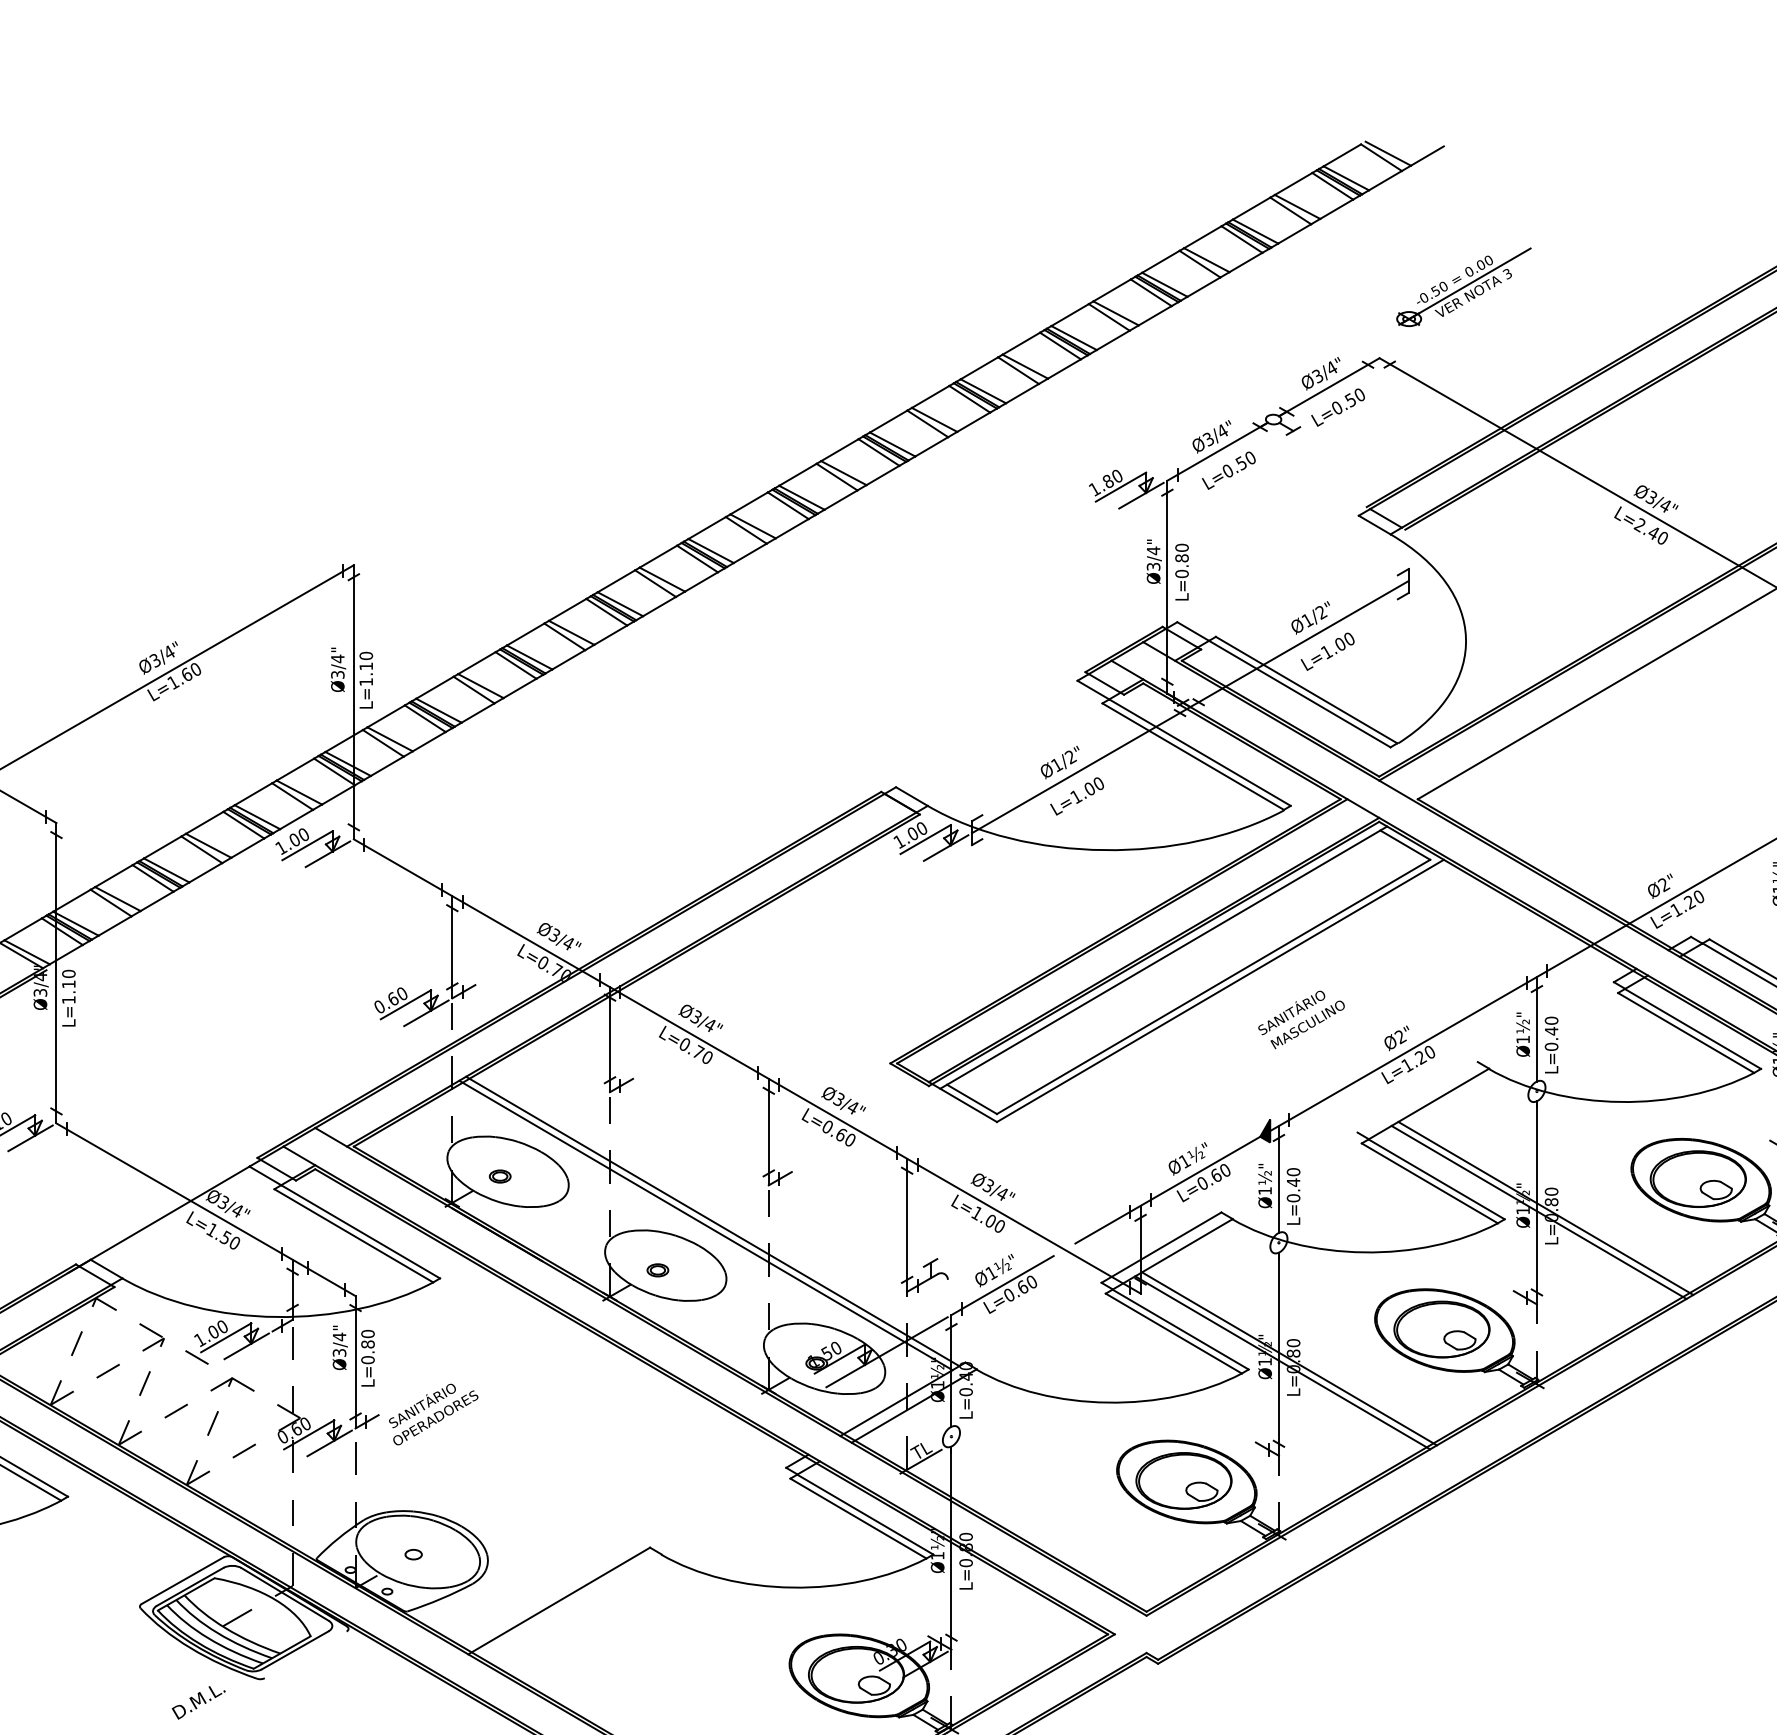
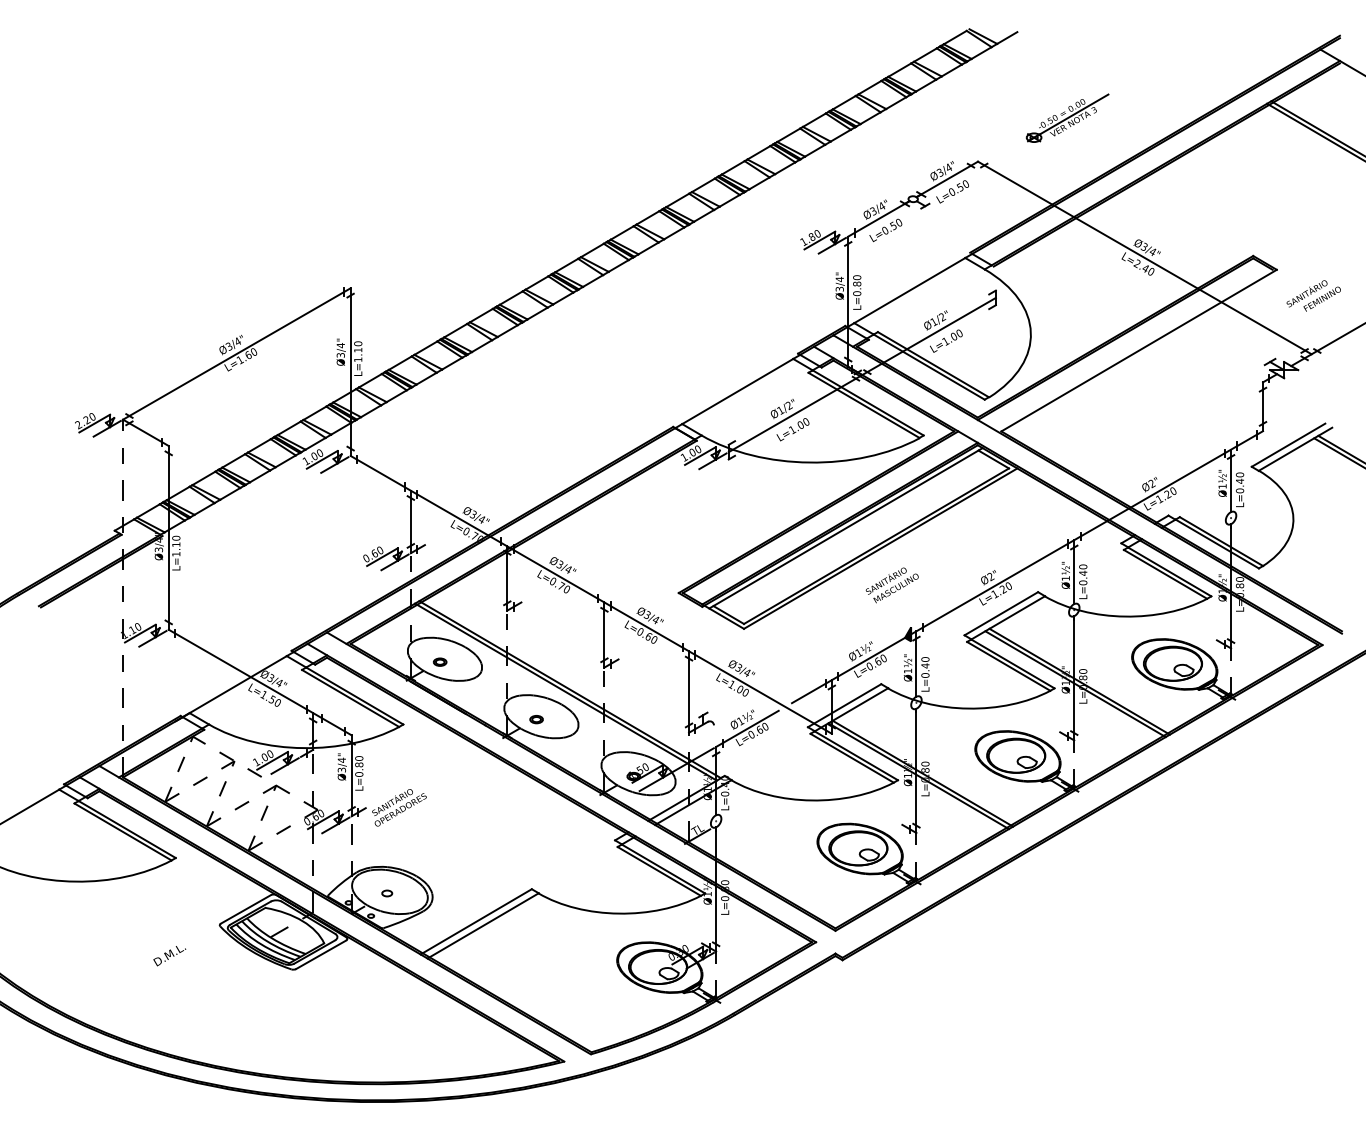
part: (1463, 285) -> (1067, 117), moved
line: (1267, 568) -> (909, 290), added
line: (986, 733) -> (737, 391), added
text: (1300, 1020) -> (891, 585), moved
line: (1417, 1096) -> (1001, 613), added
line: (569, 1606) -> (482, 925), added
line: (306, 1654) -> (321, 954), added
text: (198, 1703) -> (169, 956), moved

